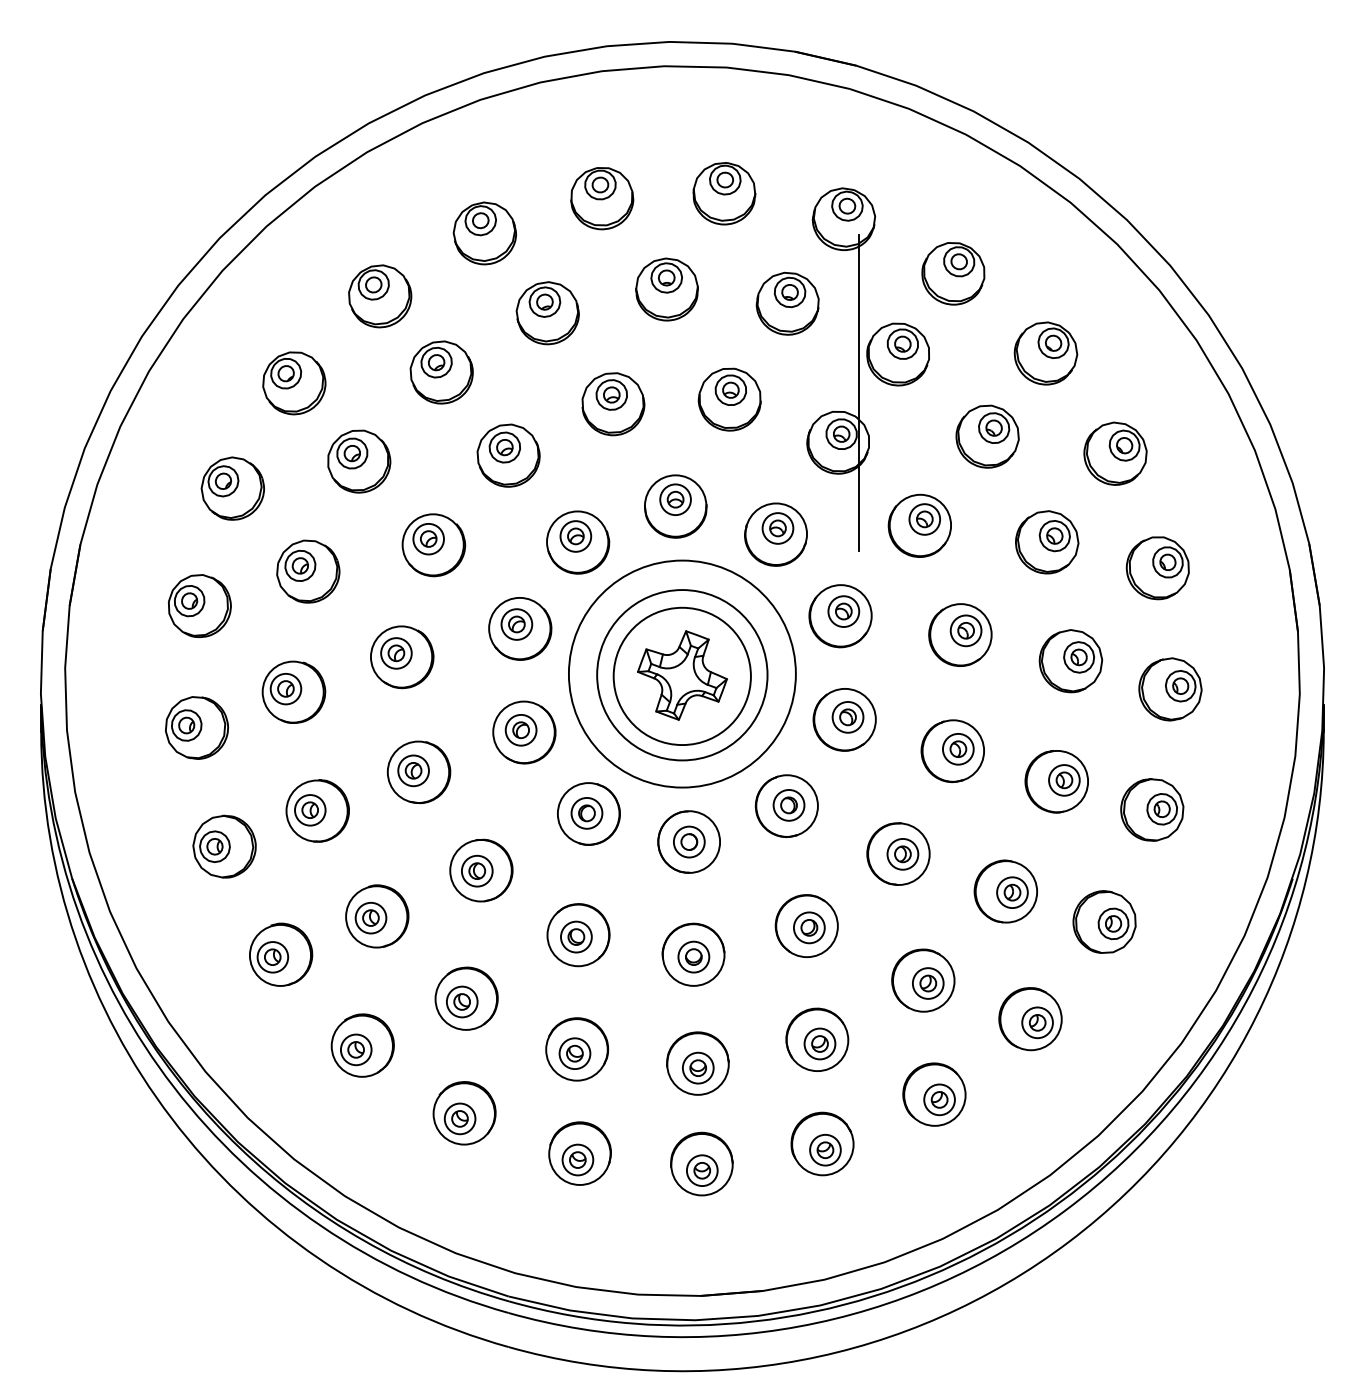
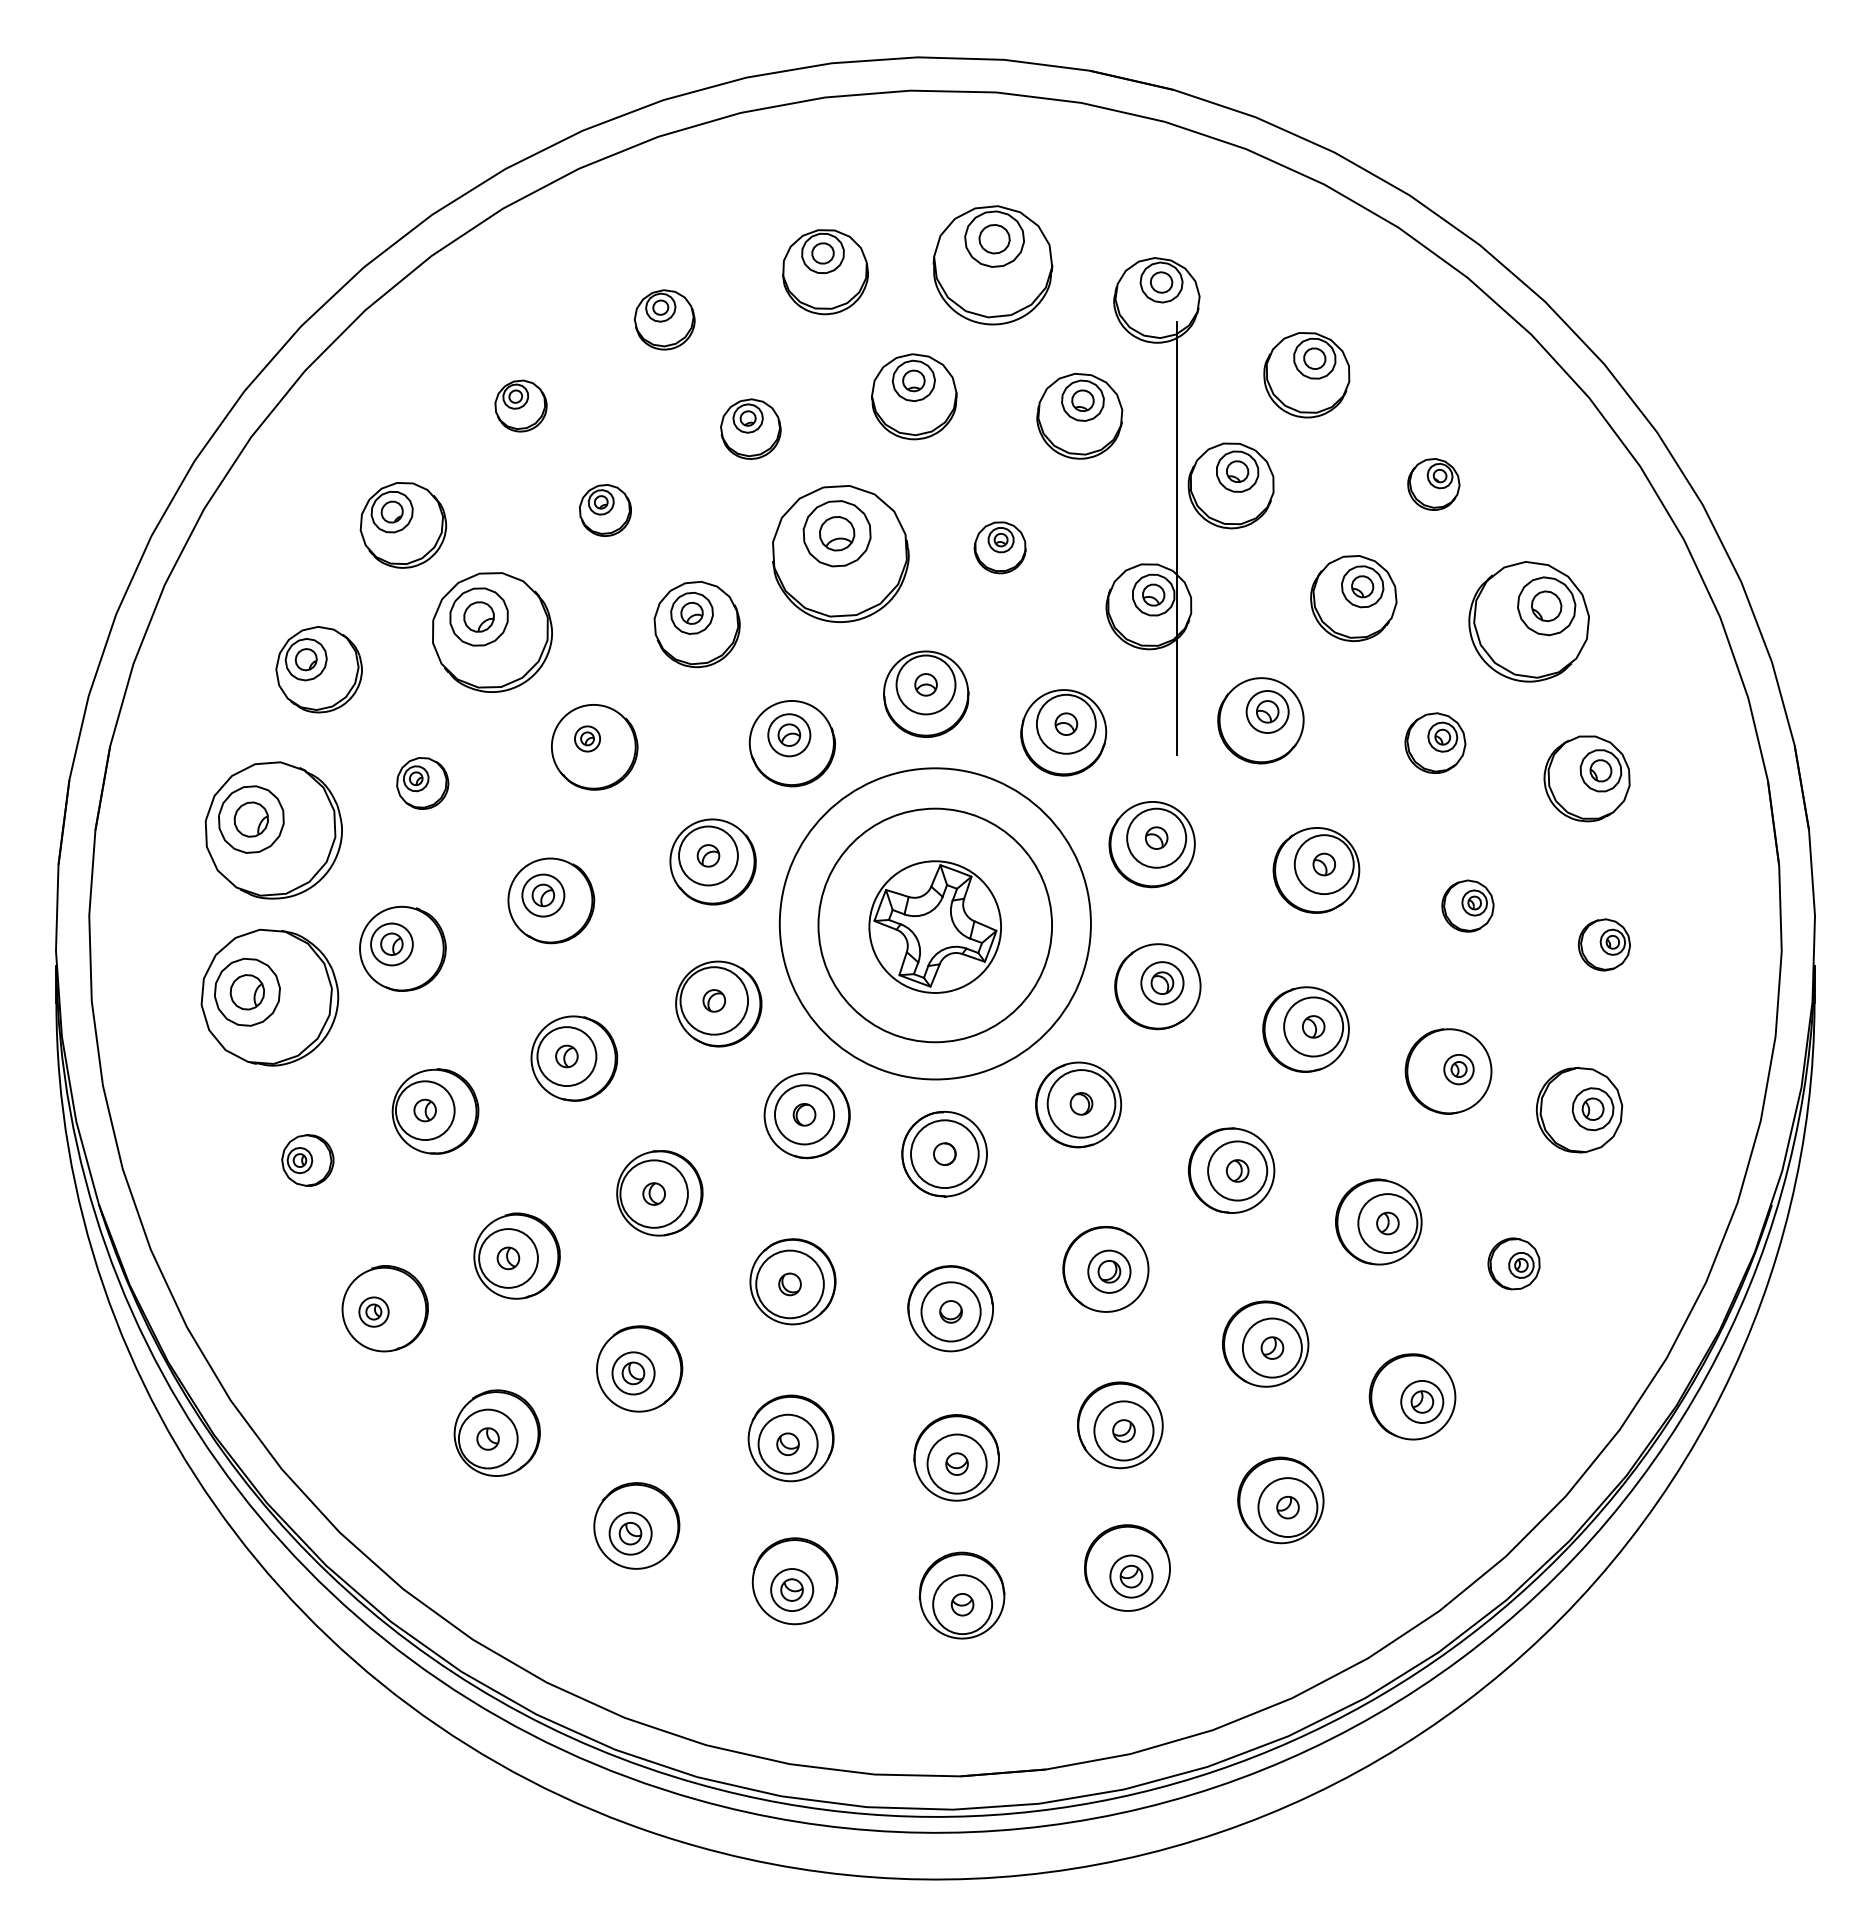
part: (724, 193) -> (992, 265), size x1.4
part: (484, 233) -> (664, 319), size x0.7
part: (379, 295) -> (520, 405), size x0.6
part: (547, 312) -> (750, 428), size x0.7
part: (1045, 353) -> (1433, 484), size x0.6
part: (441, 372) -> (605, 510), size x0.6
part: (729, 399) -> (999, 547), size x0.6
part: (613, 403) -> (840, 553), size x1.6
part: (1115, 453) -> (1528, 621), size x1.4
part: (359, 461) -> (492, 632), size x1.4
circle: (675, 499) -> (926, 684), size x1.4
circle: (778, 528) -> (1066, 724), size x1.4
part: (428, 538) -> (587, 738), size x0.6
part: (1047, 541) -> (1435, 742), size x0.7
part: (308, 571) -> (422, 783), size x0.6
part: (199, 605) -> (273, 830), size x1.6
circle: (843, 611) -> (1156, 838), size x1.4
circle: (516, 624) -> (708, 855), size x1.4
circle: (966, 630) -> (1324, 864), size x1.4
part: (1070, 660) -> (1467, 905), size x0.6
circle: (682, 676) -> (935, 927), size x0.7
part: (1170, 689) -> (1604, 944), size x0.6
part: (196, 727) -> (269, 997), size x1.6
circle: (521, 729) -> (714, 1000), size x1.6
circle: (958, 748) -> (1313, 1026), size x1.4
circle: (413, 770) -> (566, 1056), size x1.4
part: (1064, 780) -> (1458, 1069), size x0.7
circle: (789, 805) -> (1081, 1103), size x1.6
circle: (310, 810) -> (425, 1110), size x1.4
circle: (586, 813) -> (804, 1114), size x1.4
circle: (689, 842) -> (944, 1154), size x1.6
part: (224, 846) -> (307, 1160), size x0.6
circle: (902, 853) -> (1237, 1170), size x1.4
circle: (477, 871) -> (654, 1194), size x1.6
circle: (1012, 892) -> (1387, 1223), size x1.4
circle: (371, 918) -> (508, 1258), size x1.4
part: (1104, 921) -> (1513, 1263), size x0.6
circle: (575, 937) -> (789, 1284), size x1.6
part: (272, 956) -> (373, 1311), size x0.7
circle: (693, 956) -> (950, 1311), size x1.4
circle: (928, 983) -> (1272, 1348), size x1.4
circle: (819, 1043) -> (1123, 1430), size x1.4
circle: (356, 1050) -> (488, 1439), size x1.4
circle: (575, 1053) -> (788, 1444), size x1.4
circle: (698, 1068) -> (957, 1464), size x1.4
circle: (939, 1099) -> (1287, 1507), size x1.4
circle: (702, 1170) -> (962, 1604), size x1.4

